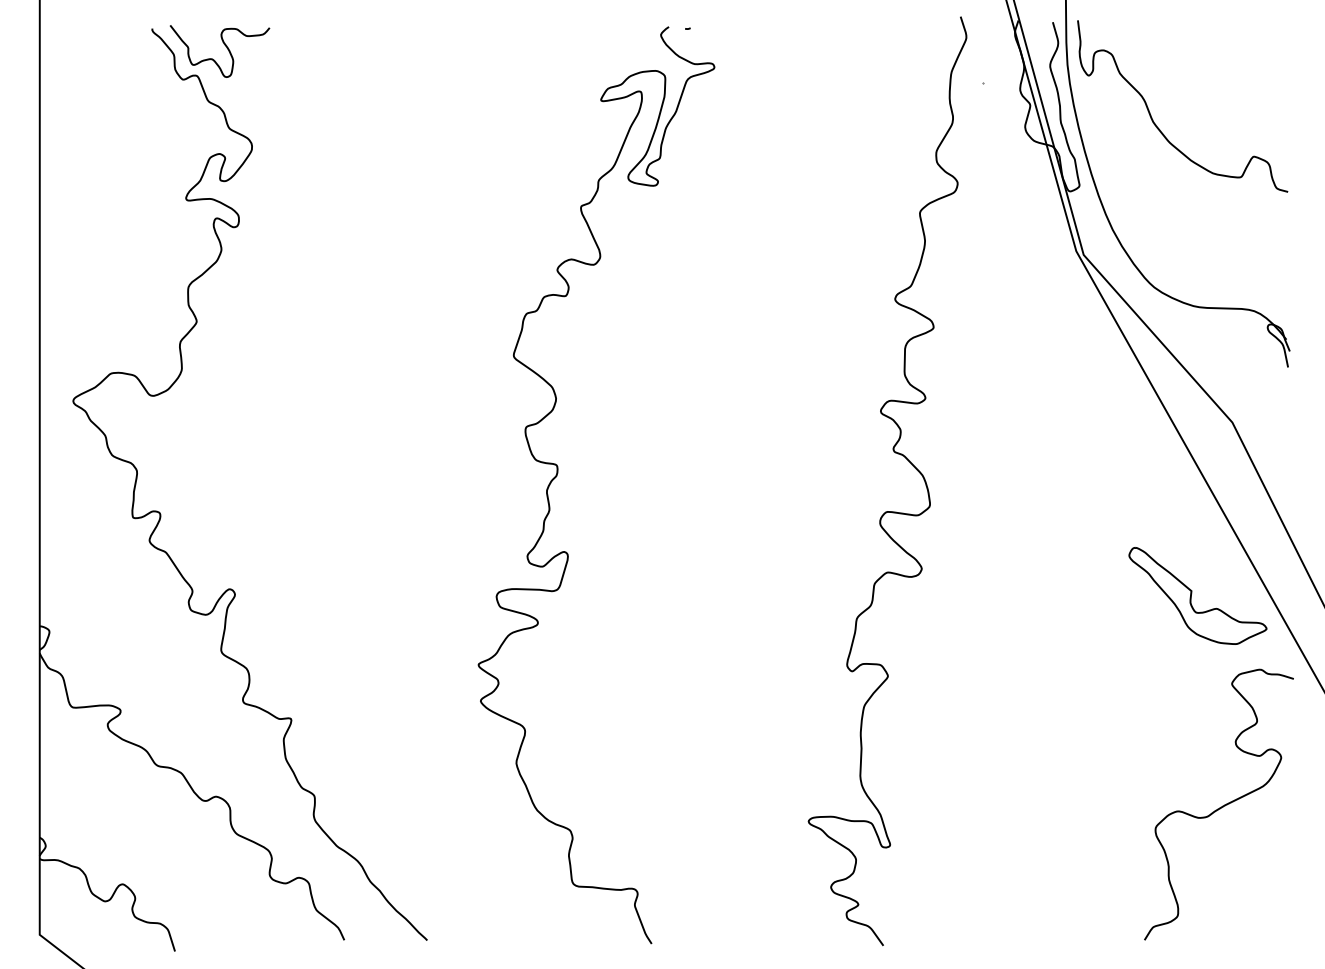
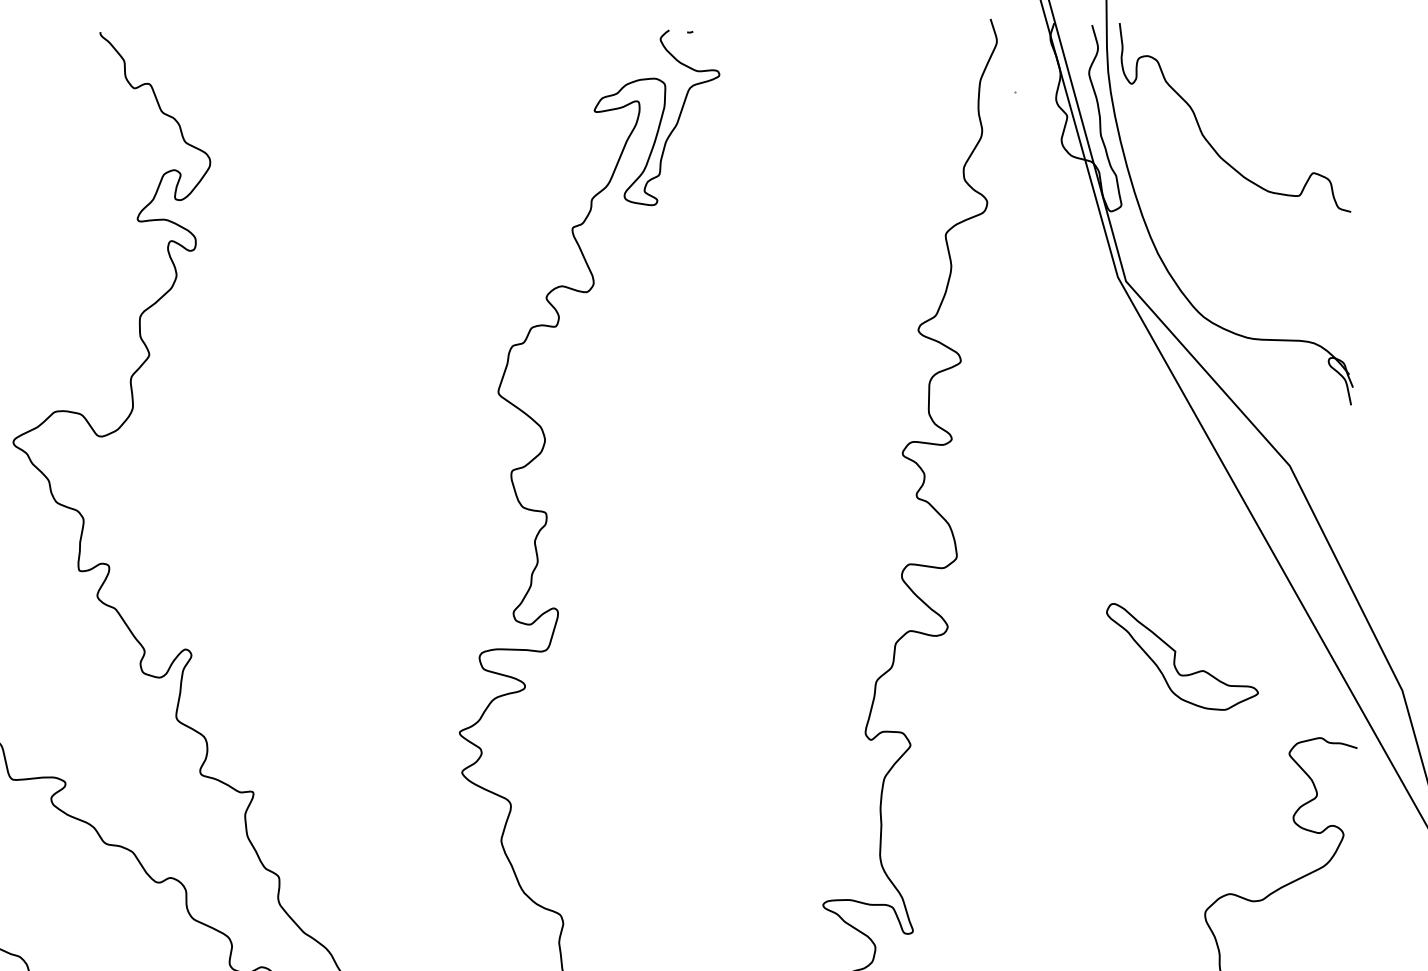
curve: (226, 48) -> (182, 54), removed
part: (1197, 595) -> (1181, 656), moved

